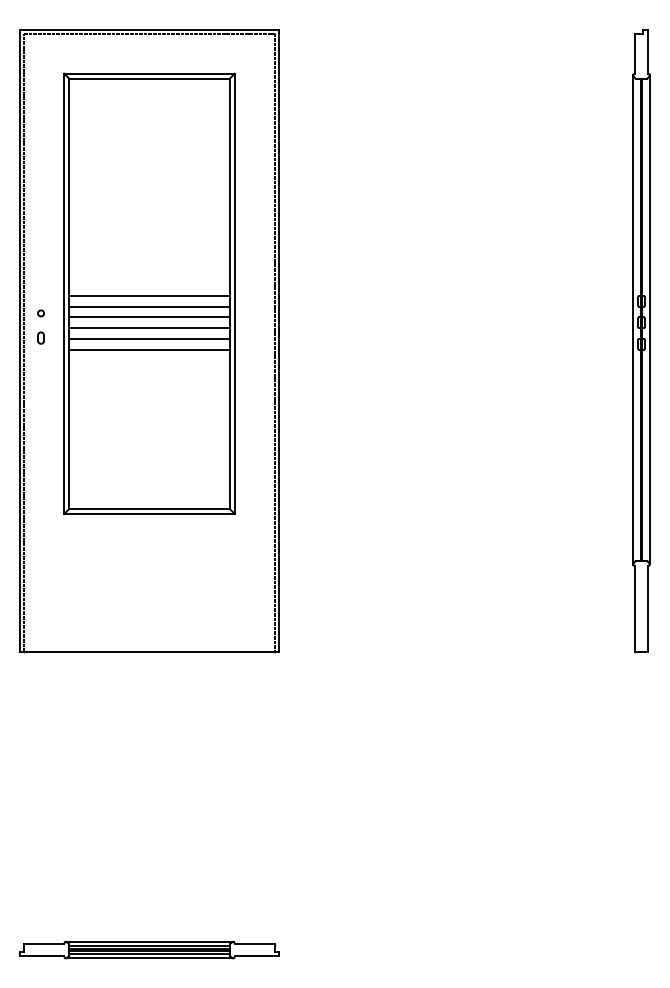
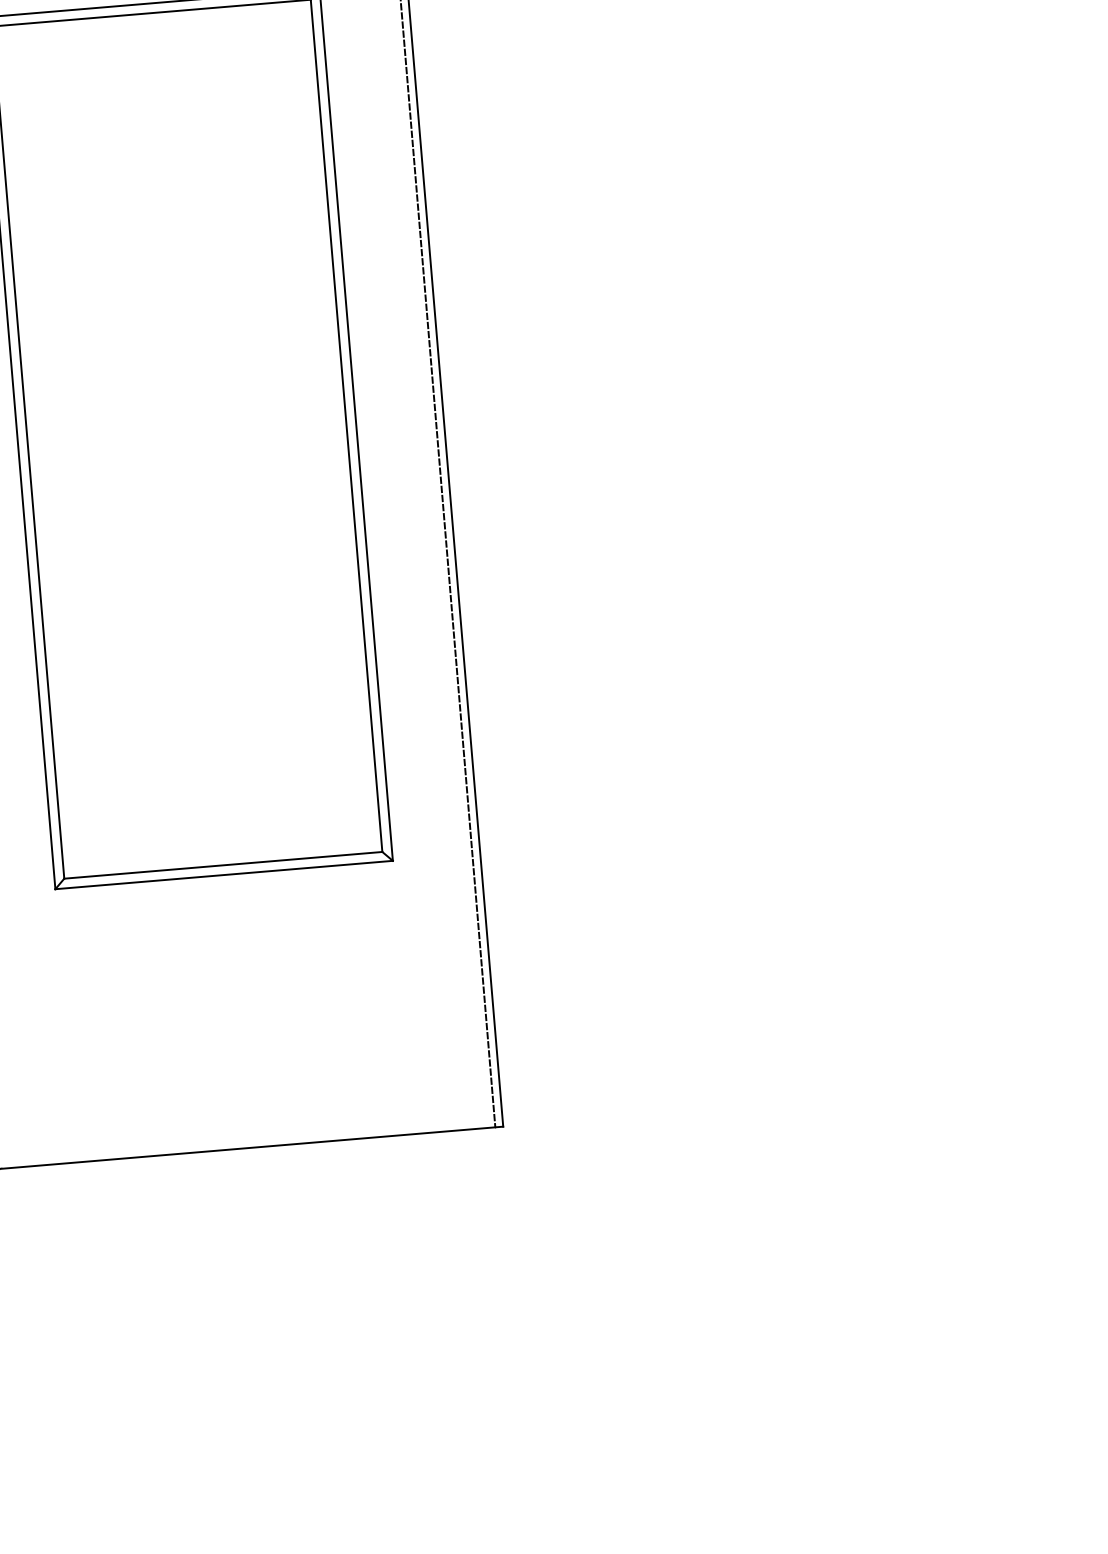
line: (149, 295) -> (187, 442), removed
line: (149, 306) -> (189, 464), removed
line: (149, 317) -> (191, 486), removed
line: (149, 328) -> (193, 507), removed
line: (149, 338) -> (194, 527), removed
line: (149, 349) -> (196, 549), removed

